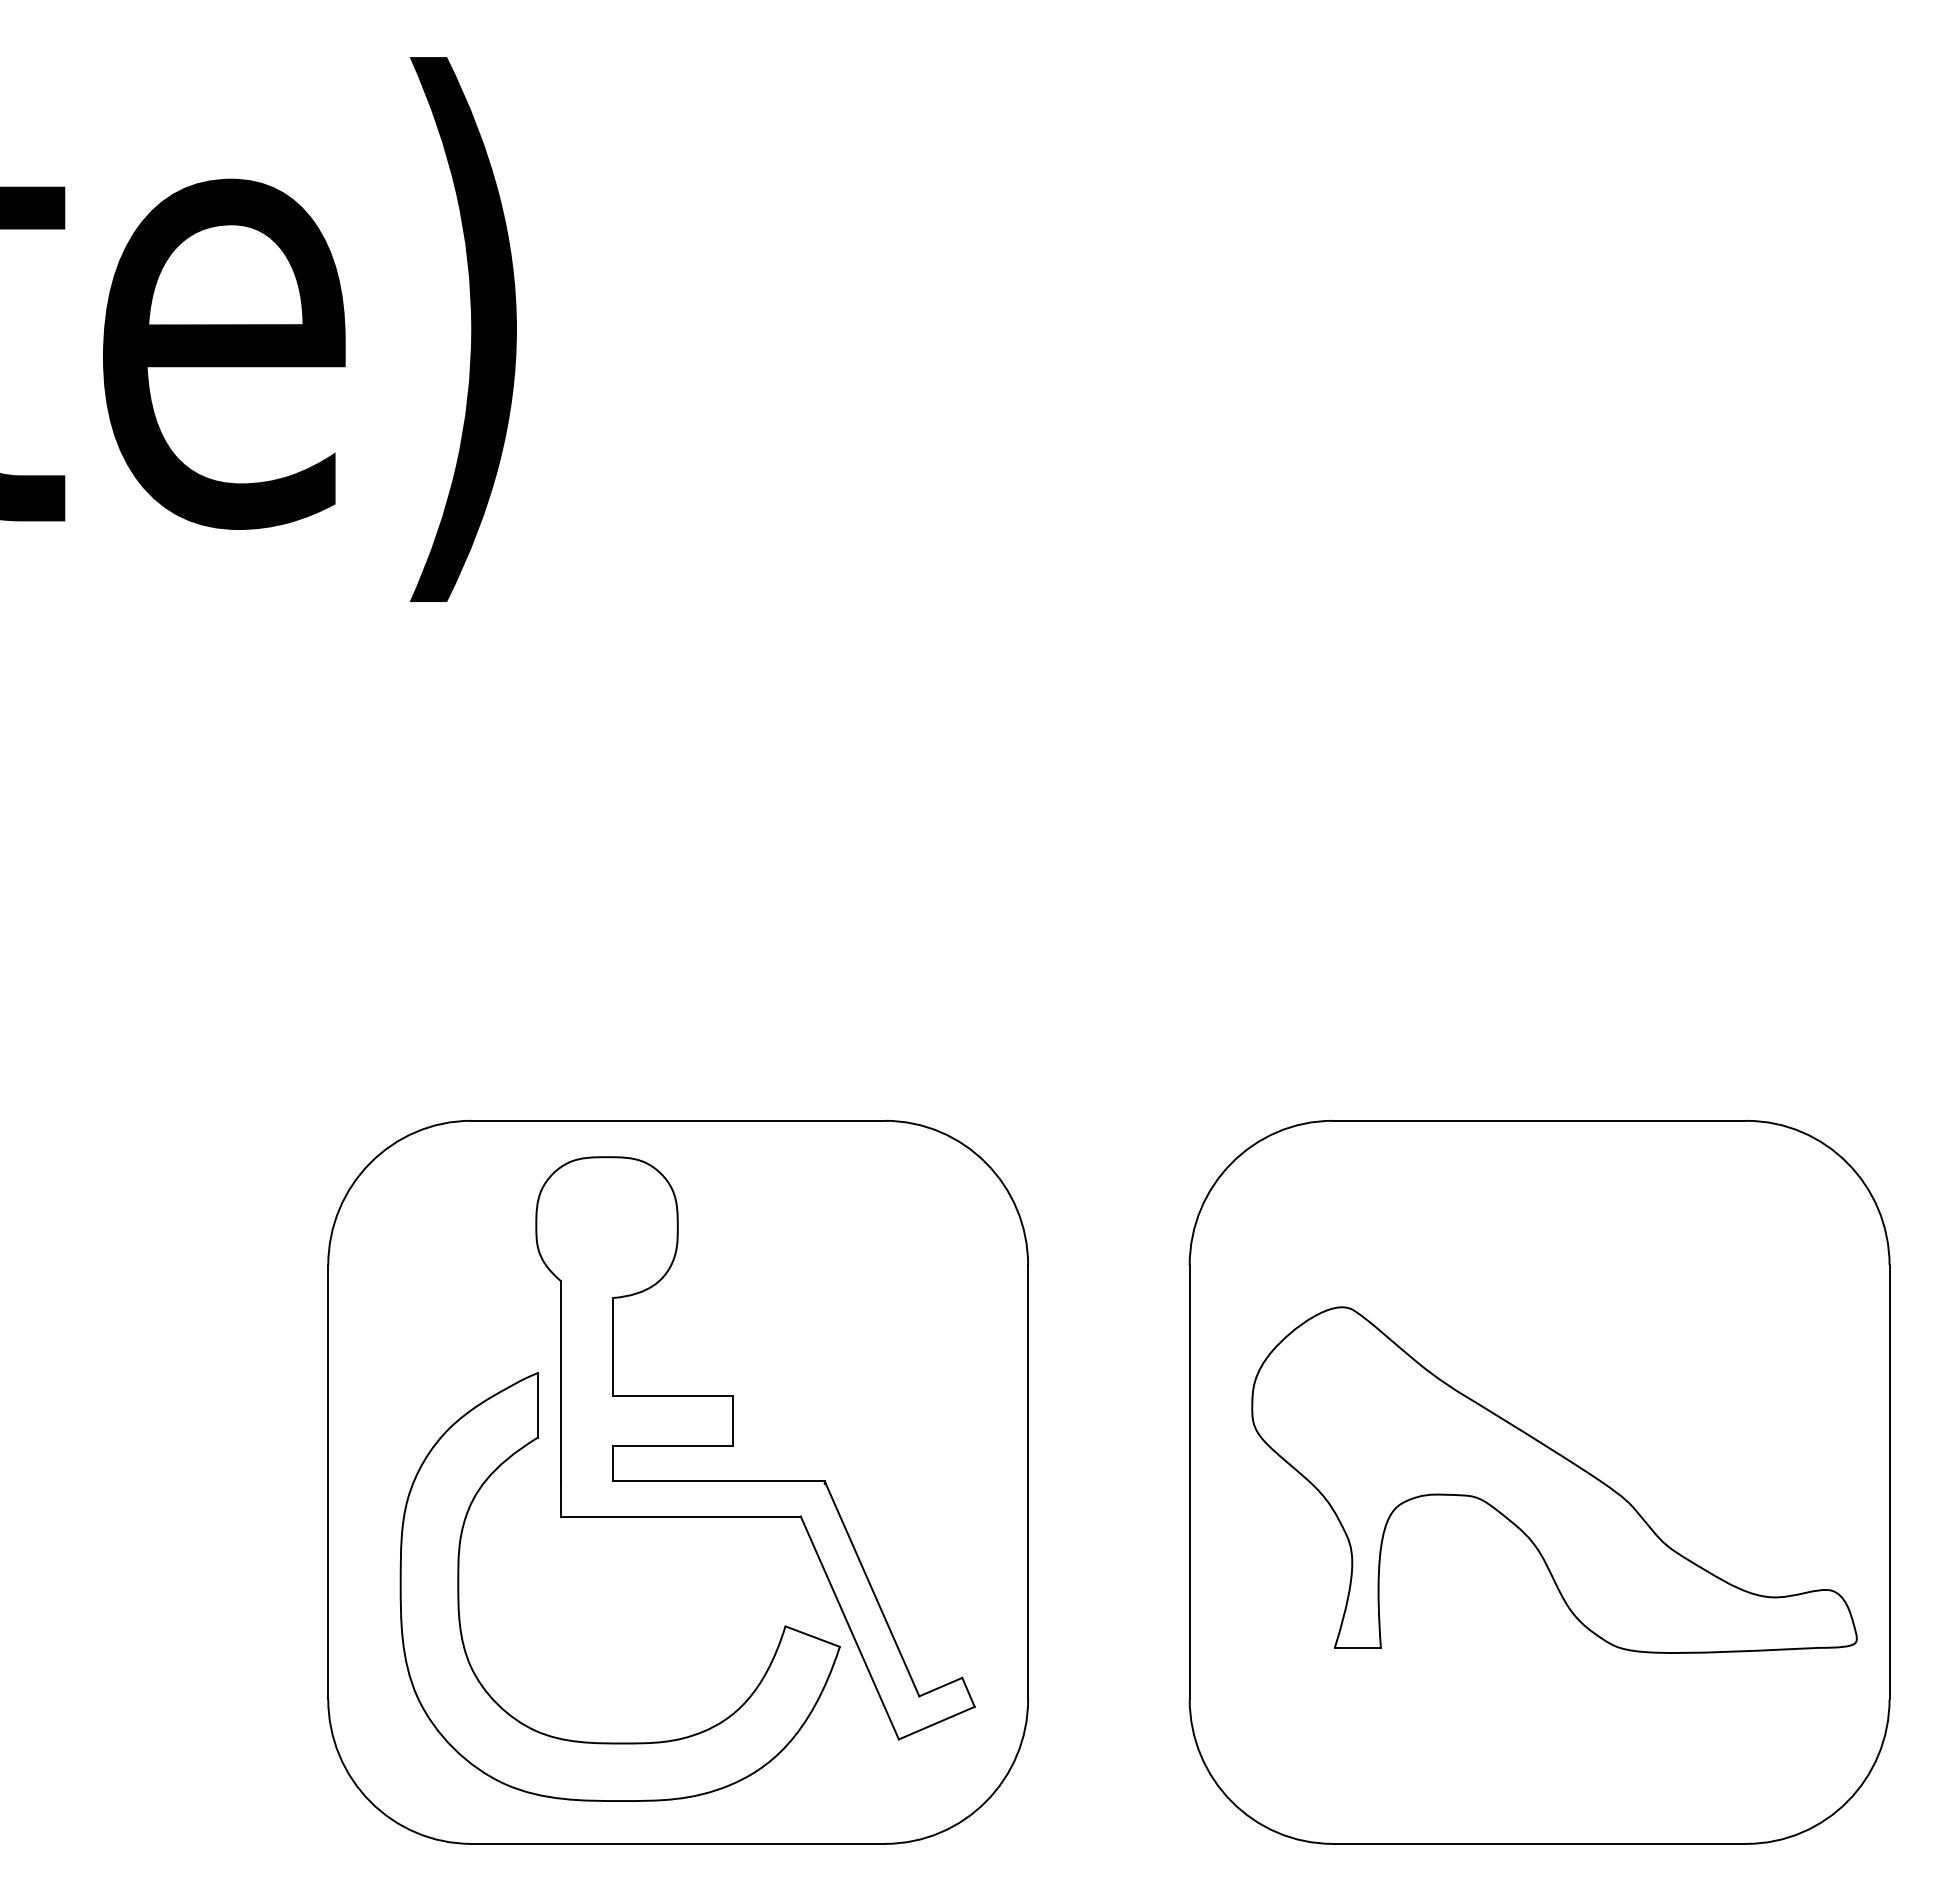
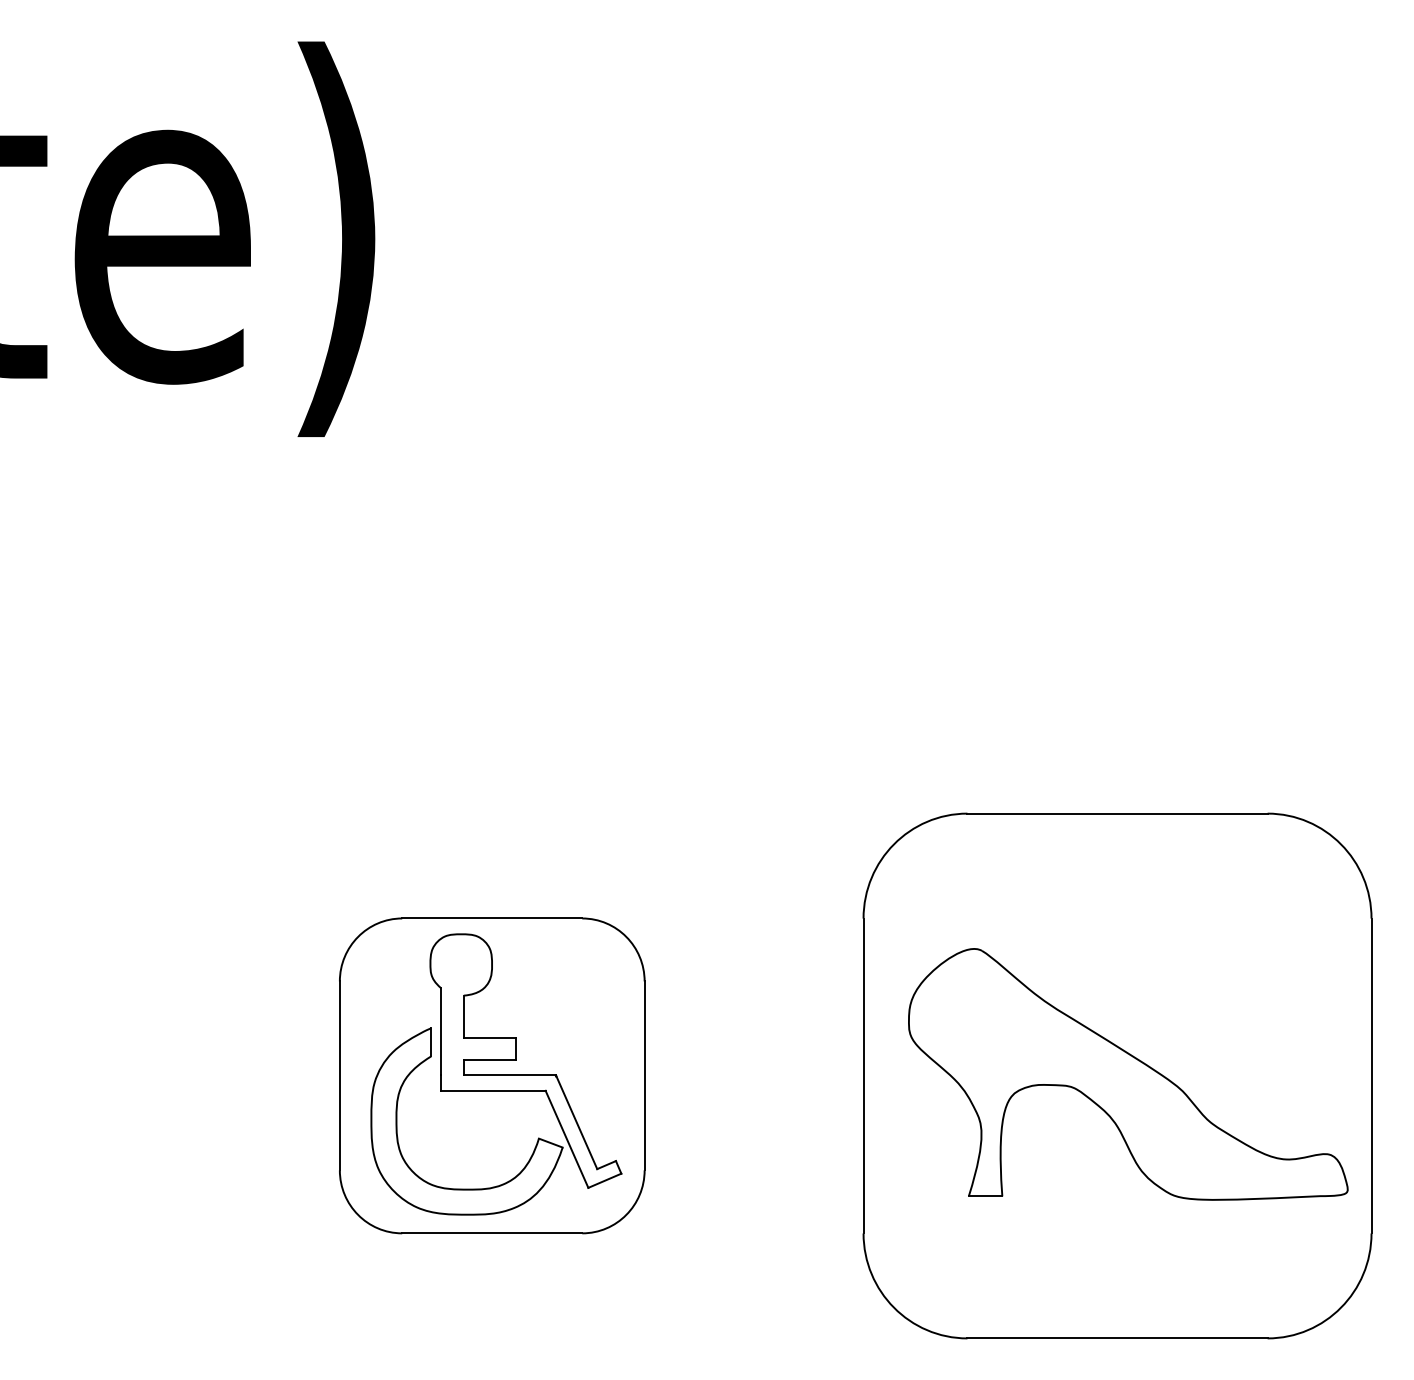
part: (677, 1481) -> (491, 1075), size x0.6

